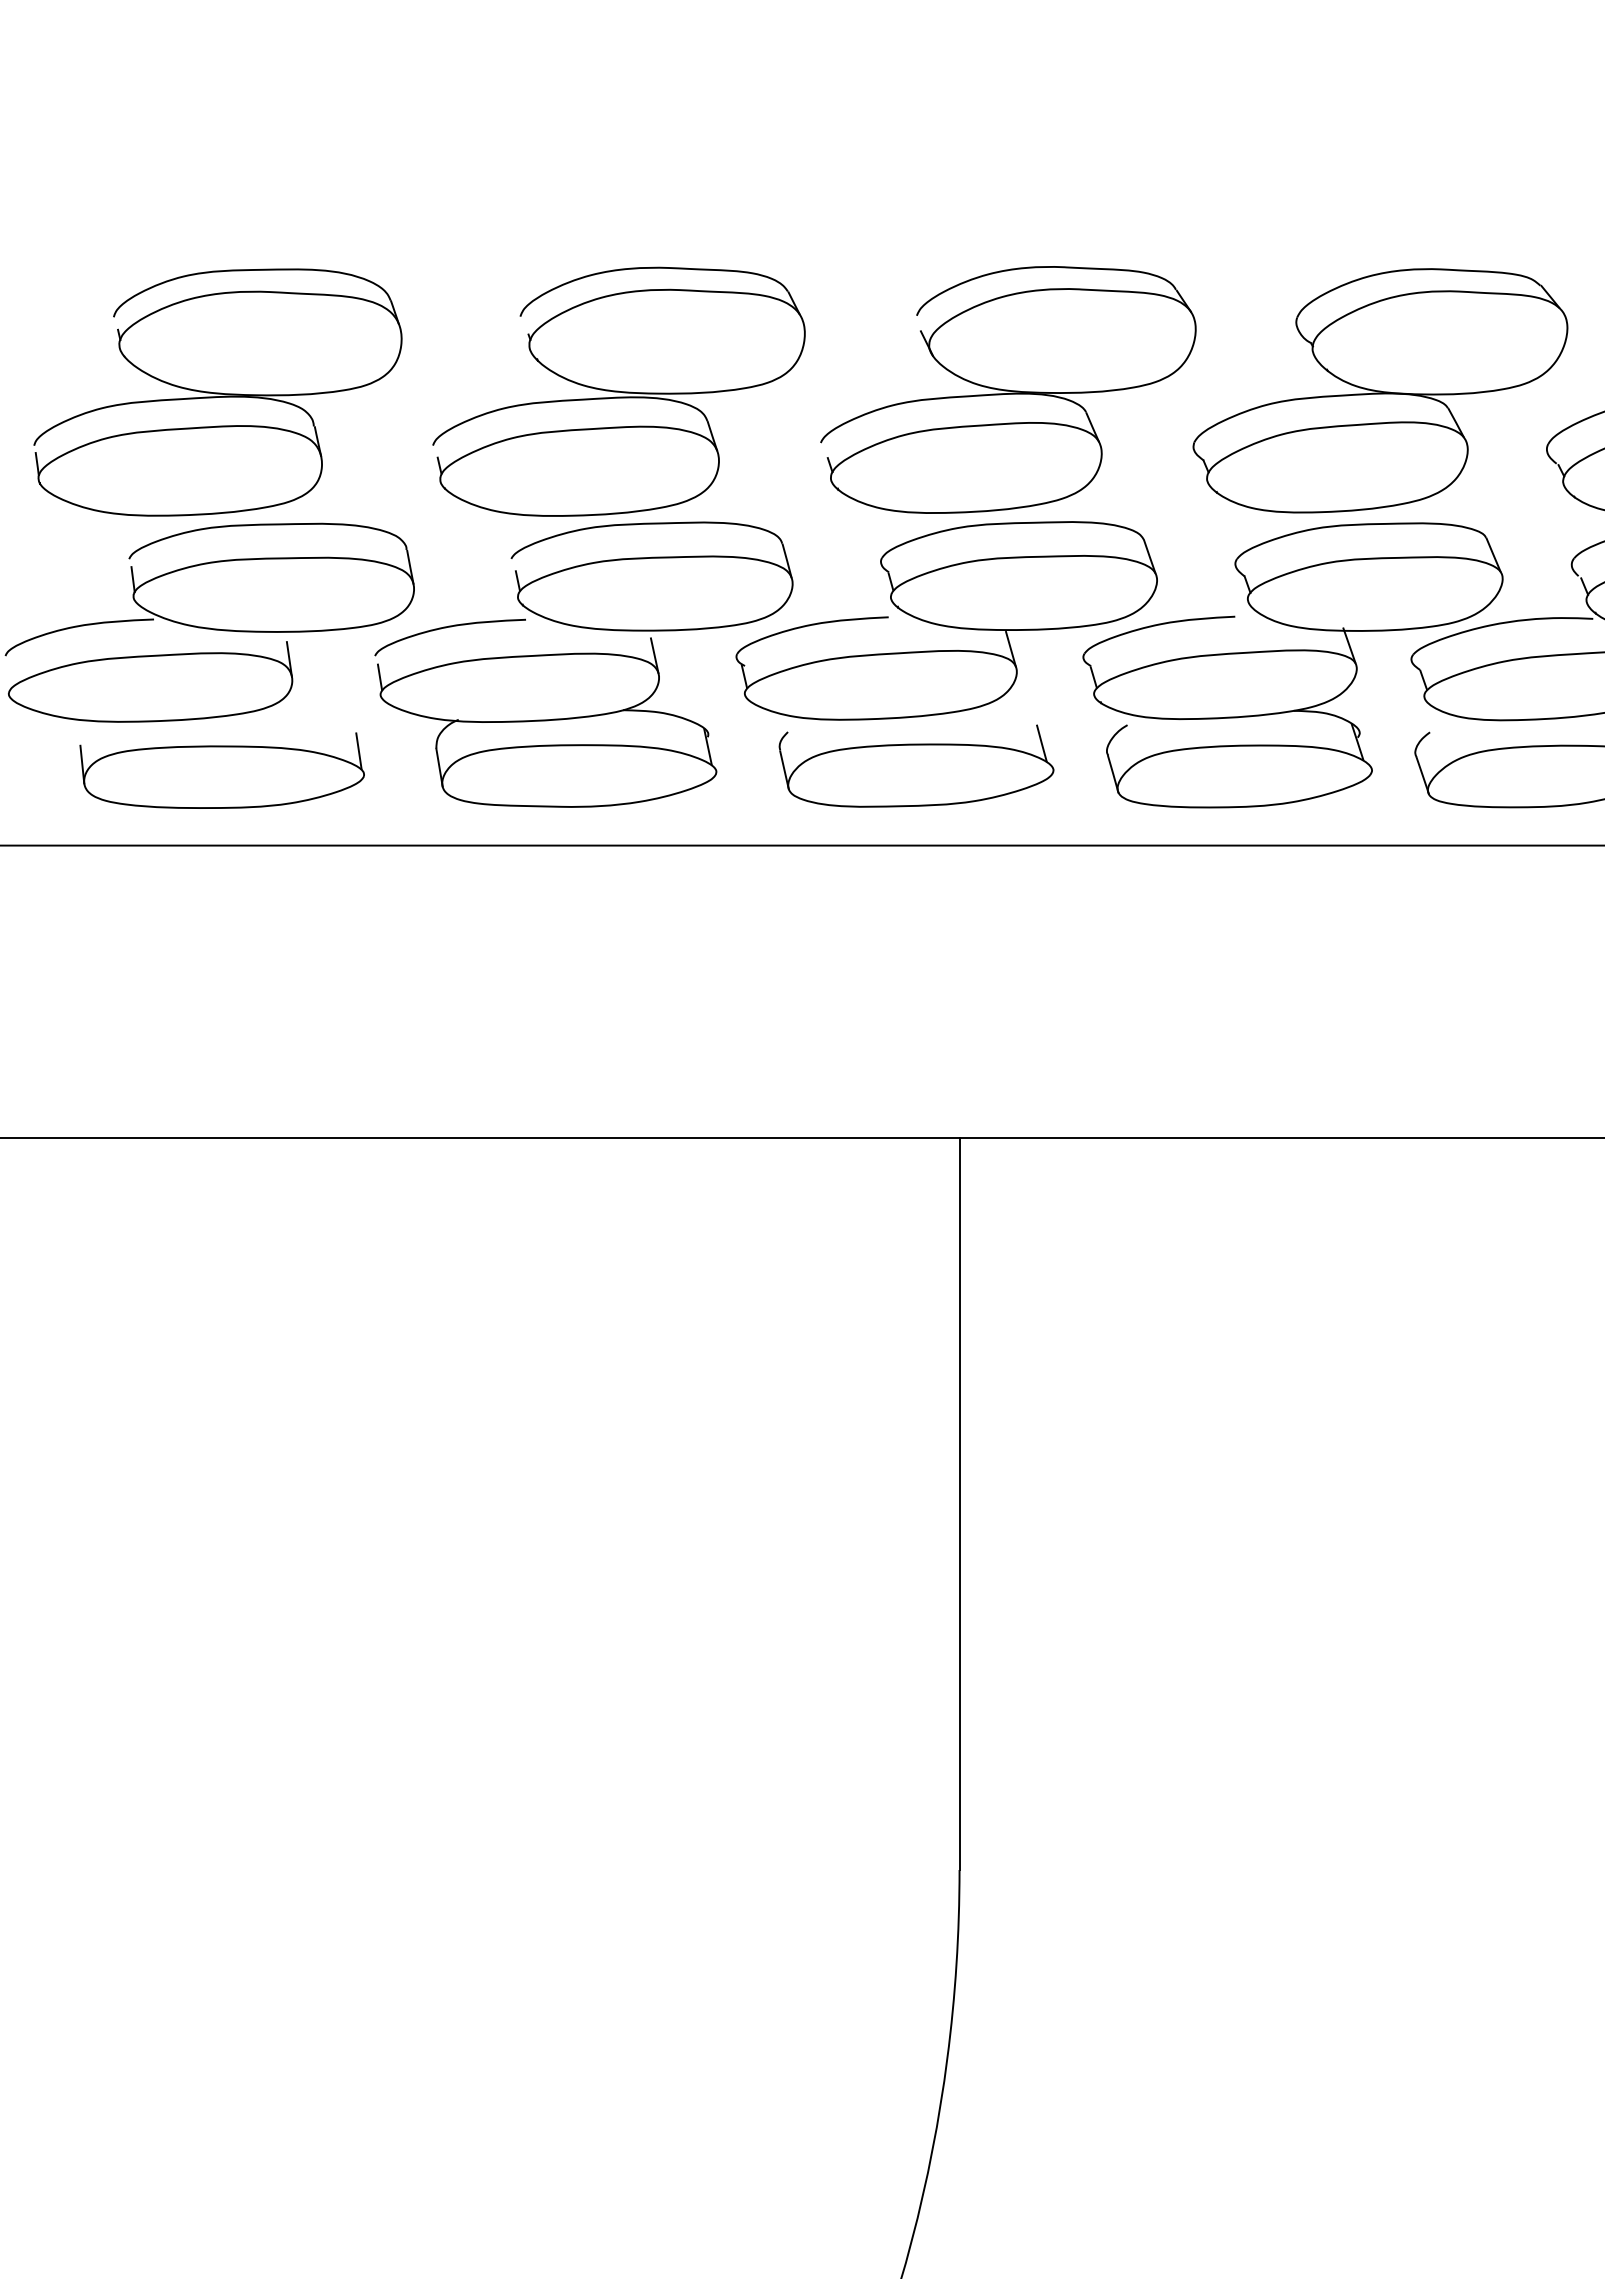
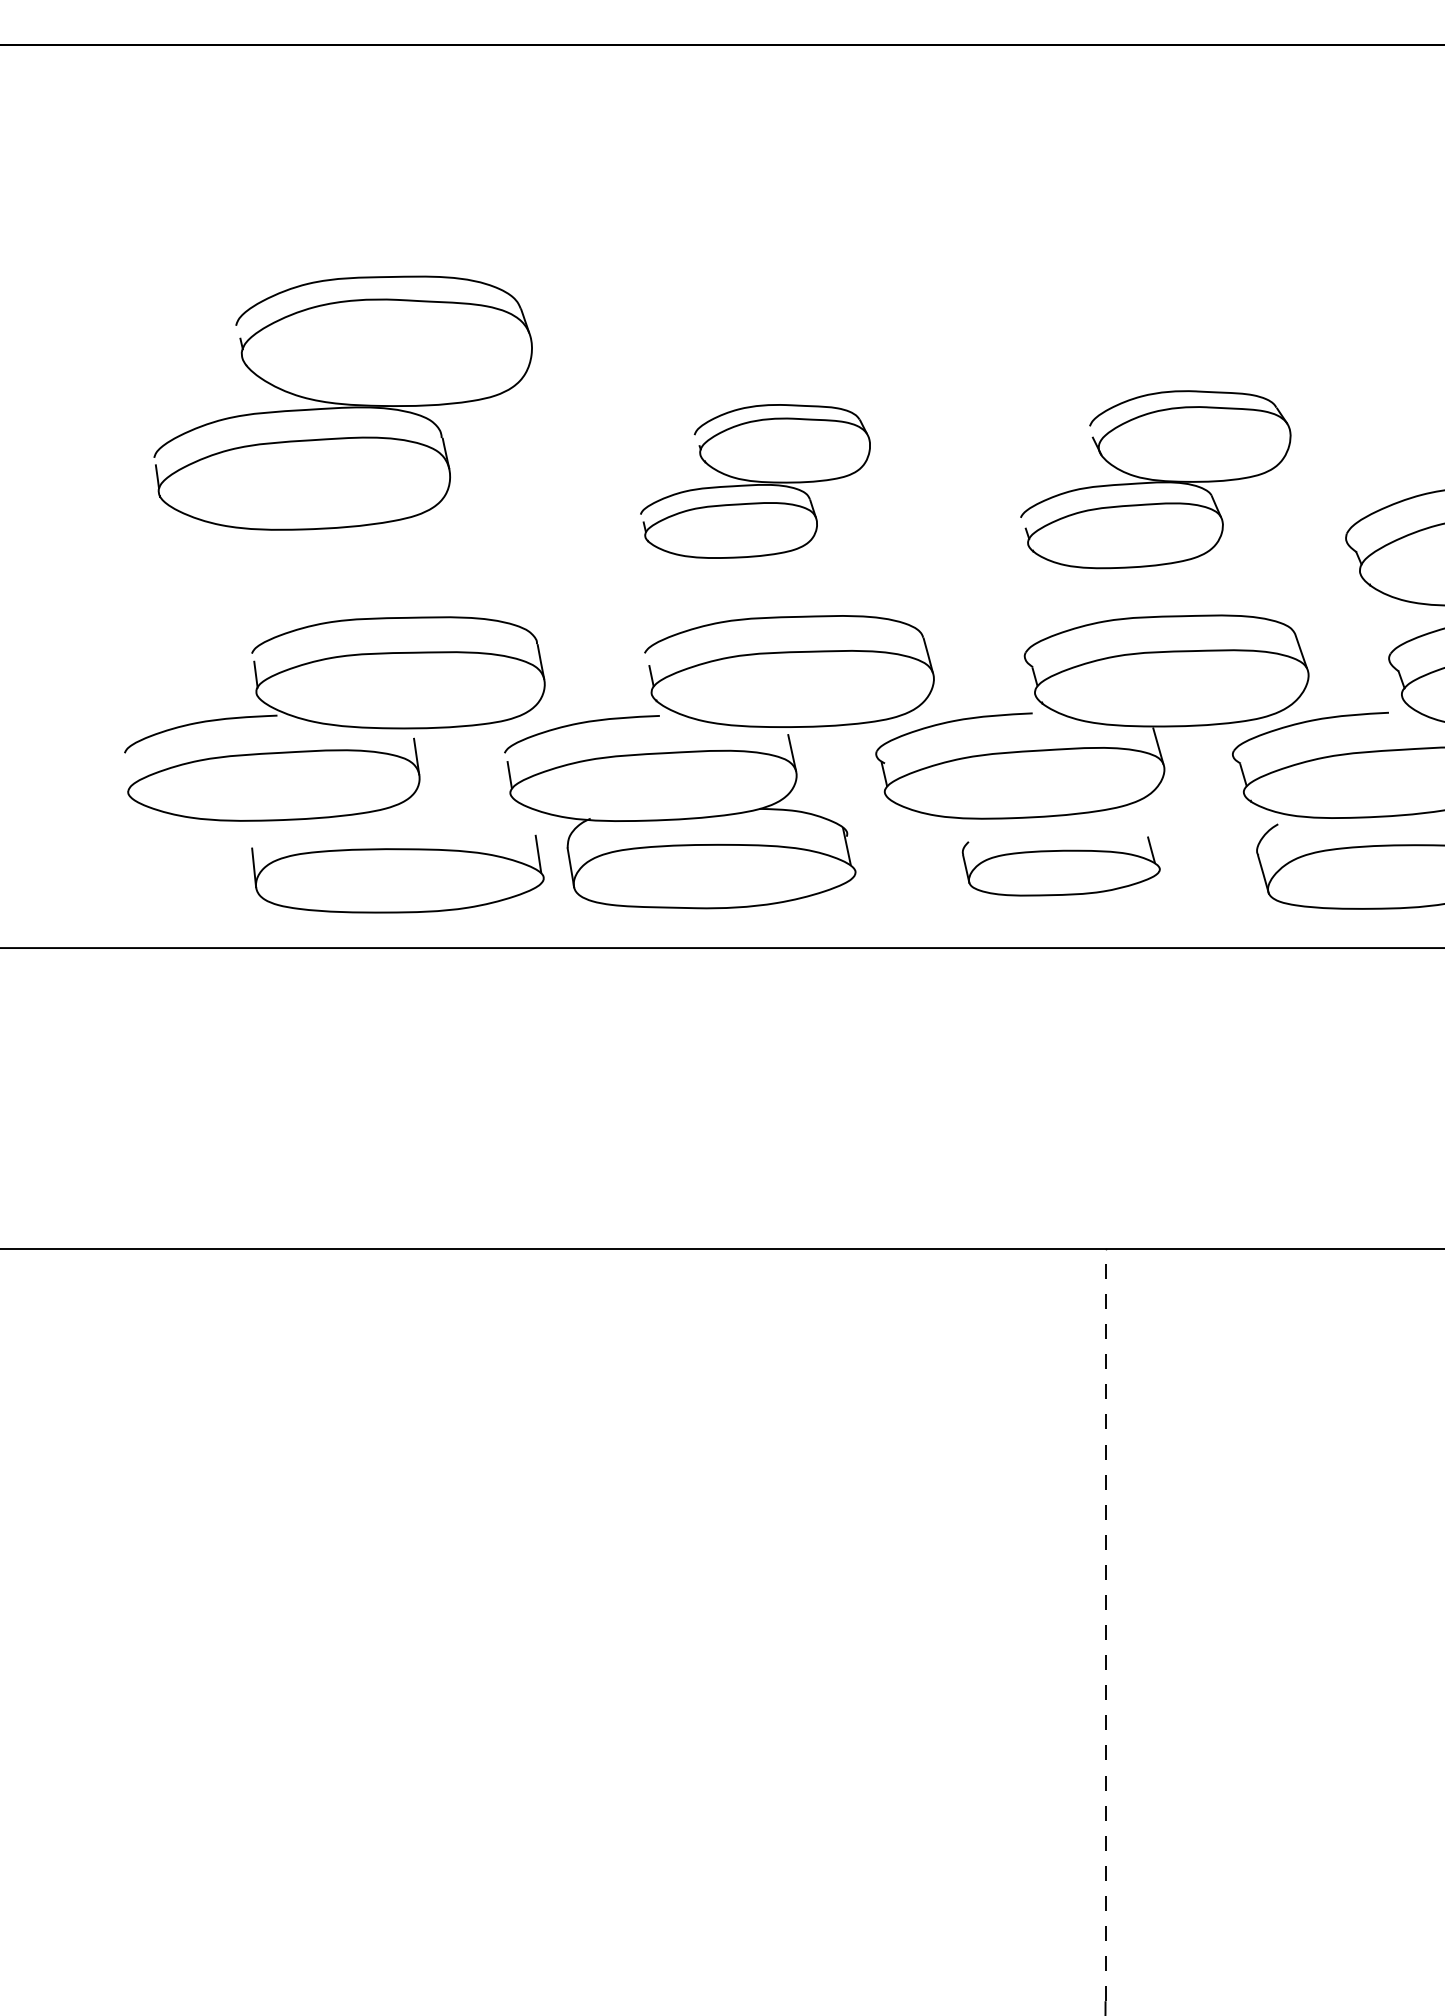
part: (1008, 389) -> (1155, 479), size x0.7
part: (618, 391) -> (754, 481), size x0.6
part: (217, 392) -> (342, 403), moved
part: (916, 765) -> (1061, 865), size x0.7
part: (221, 770) -> (397, 873), moved
line: (959, 1504) -> (1105, 1625), solid -> dashed

